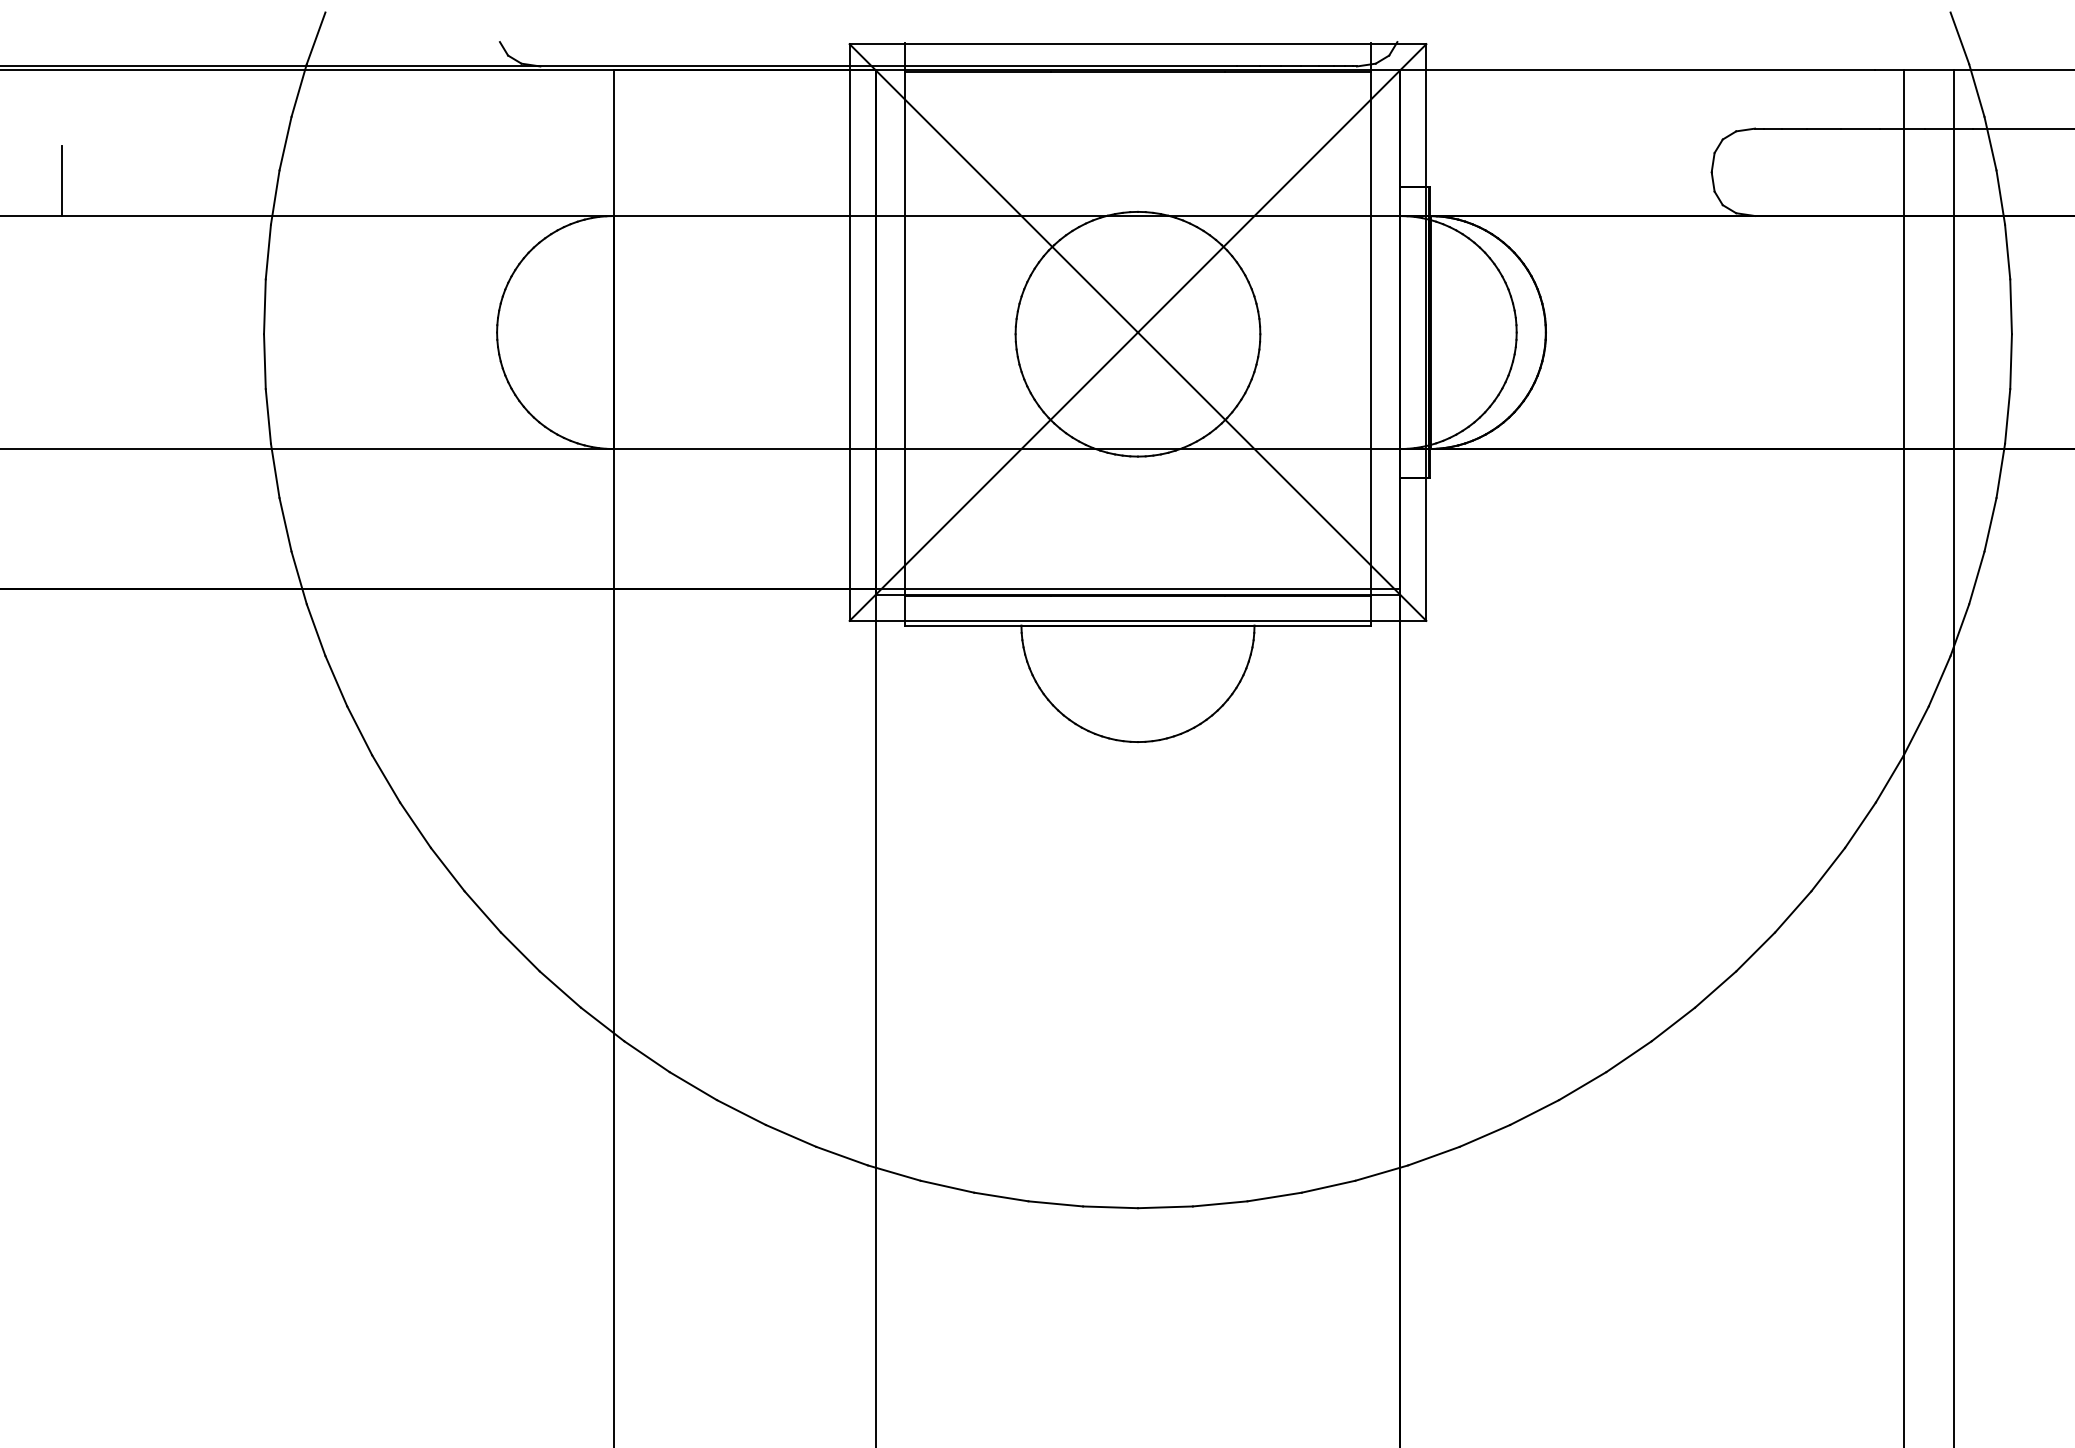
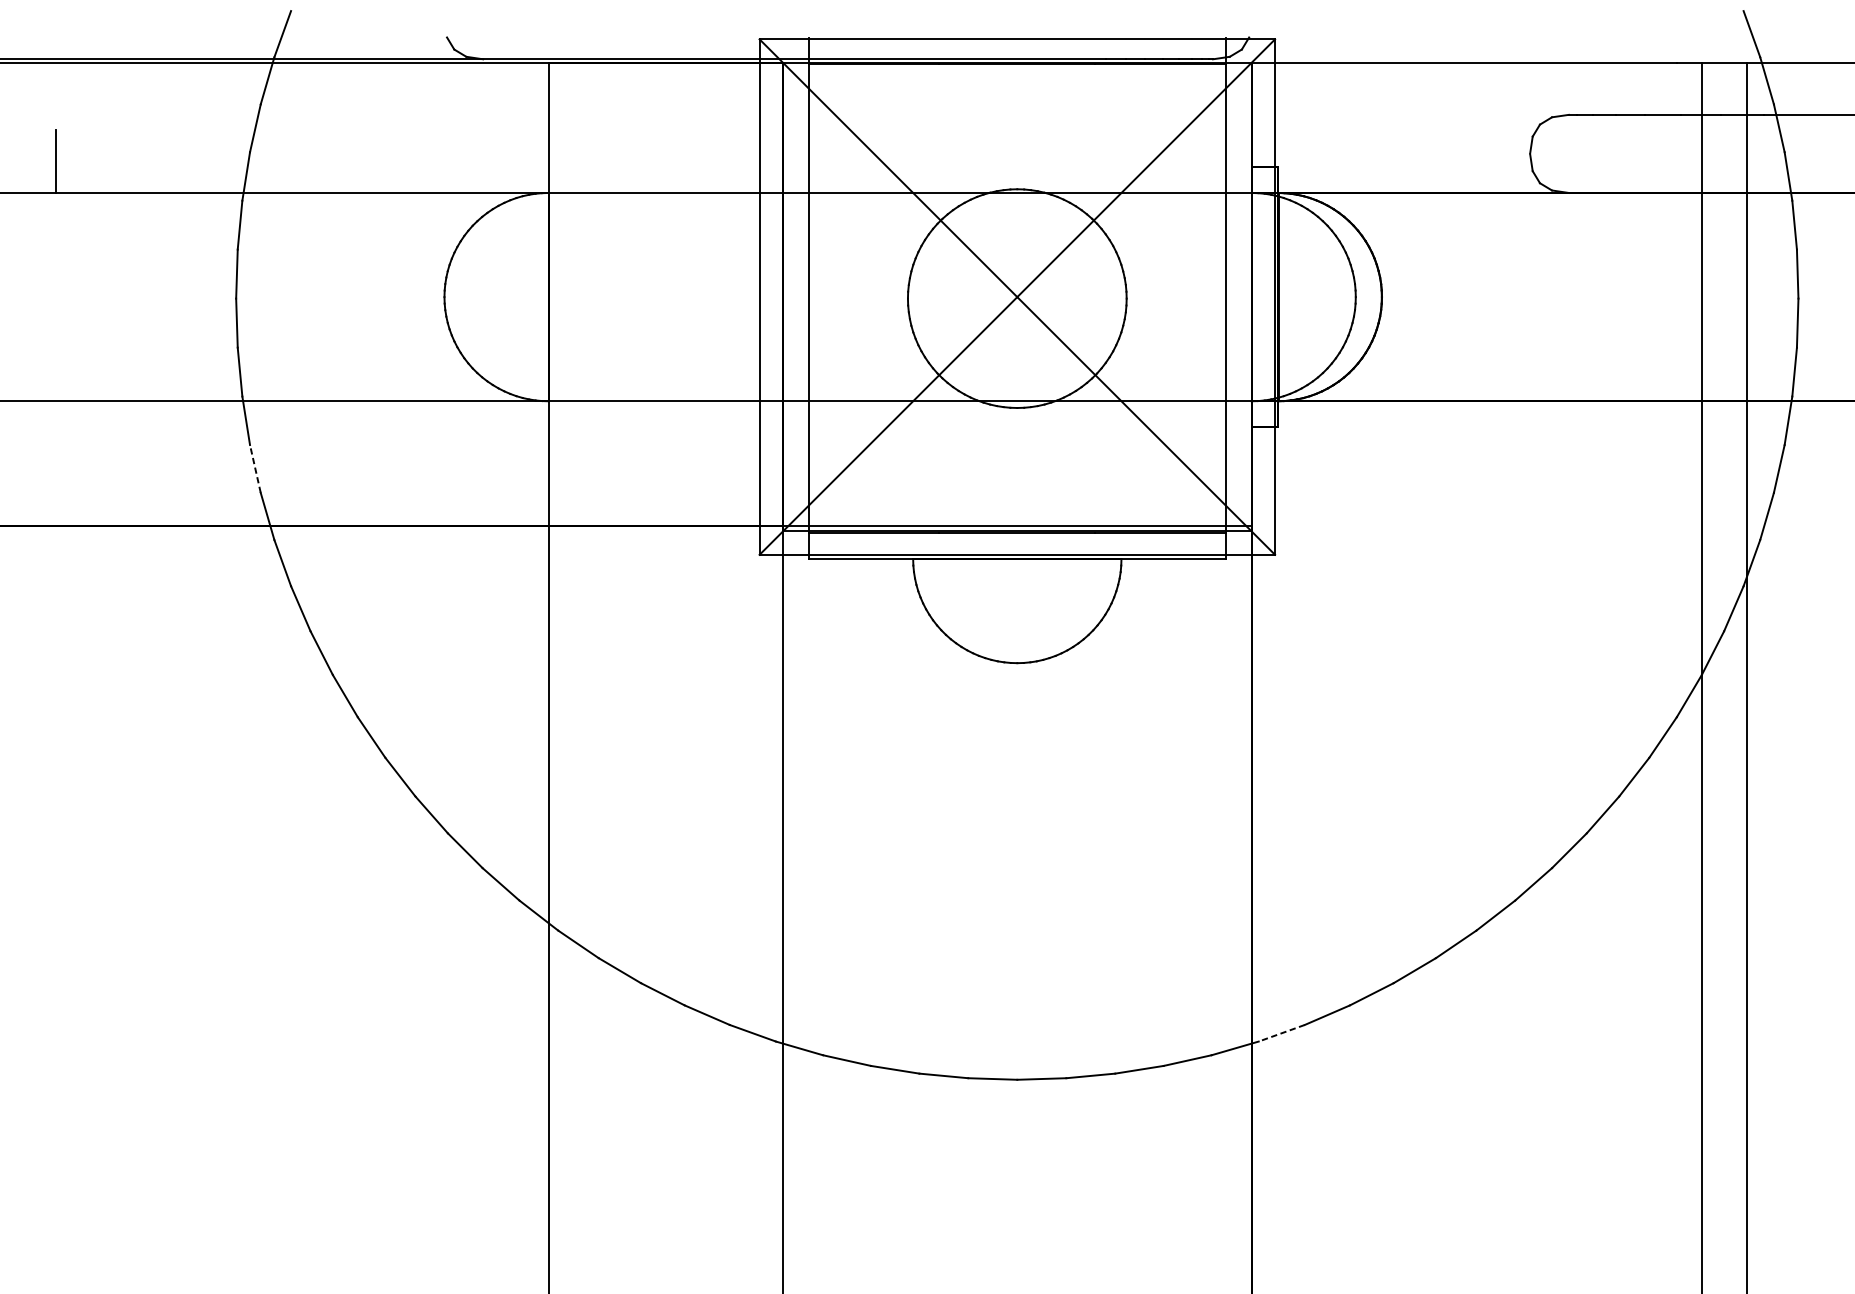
line: (285, 524) -> (255, 468), solid -> dashed
line: (1433, 1156) -> (1281, 1033), solid -> dashed

